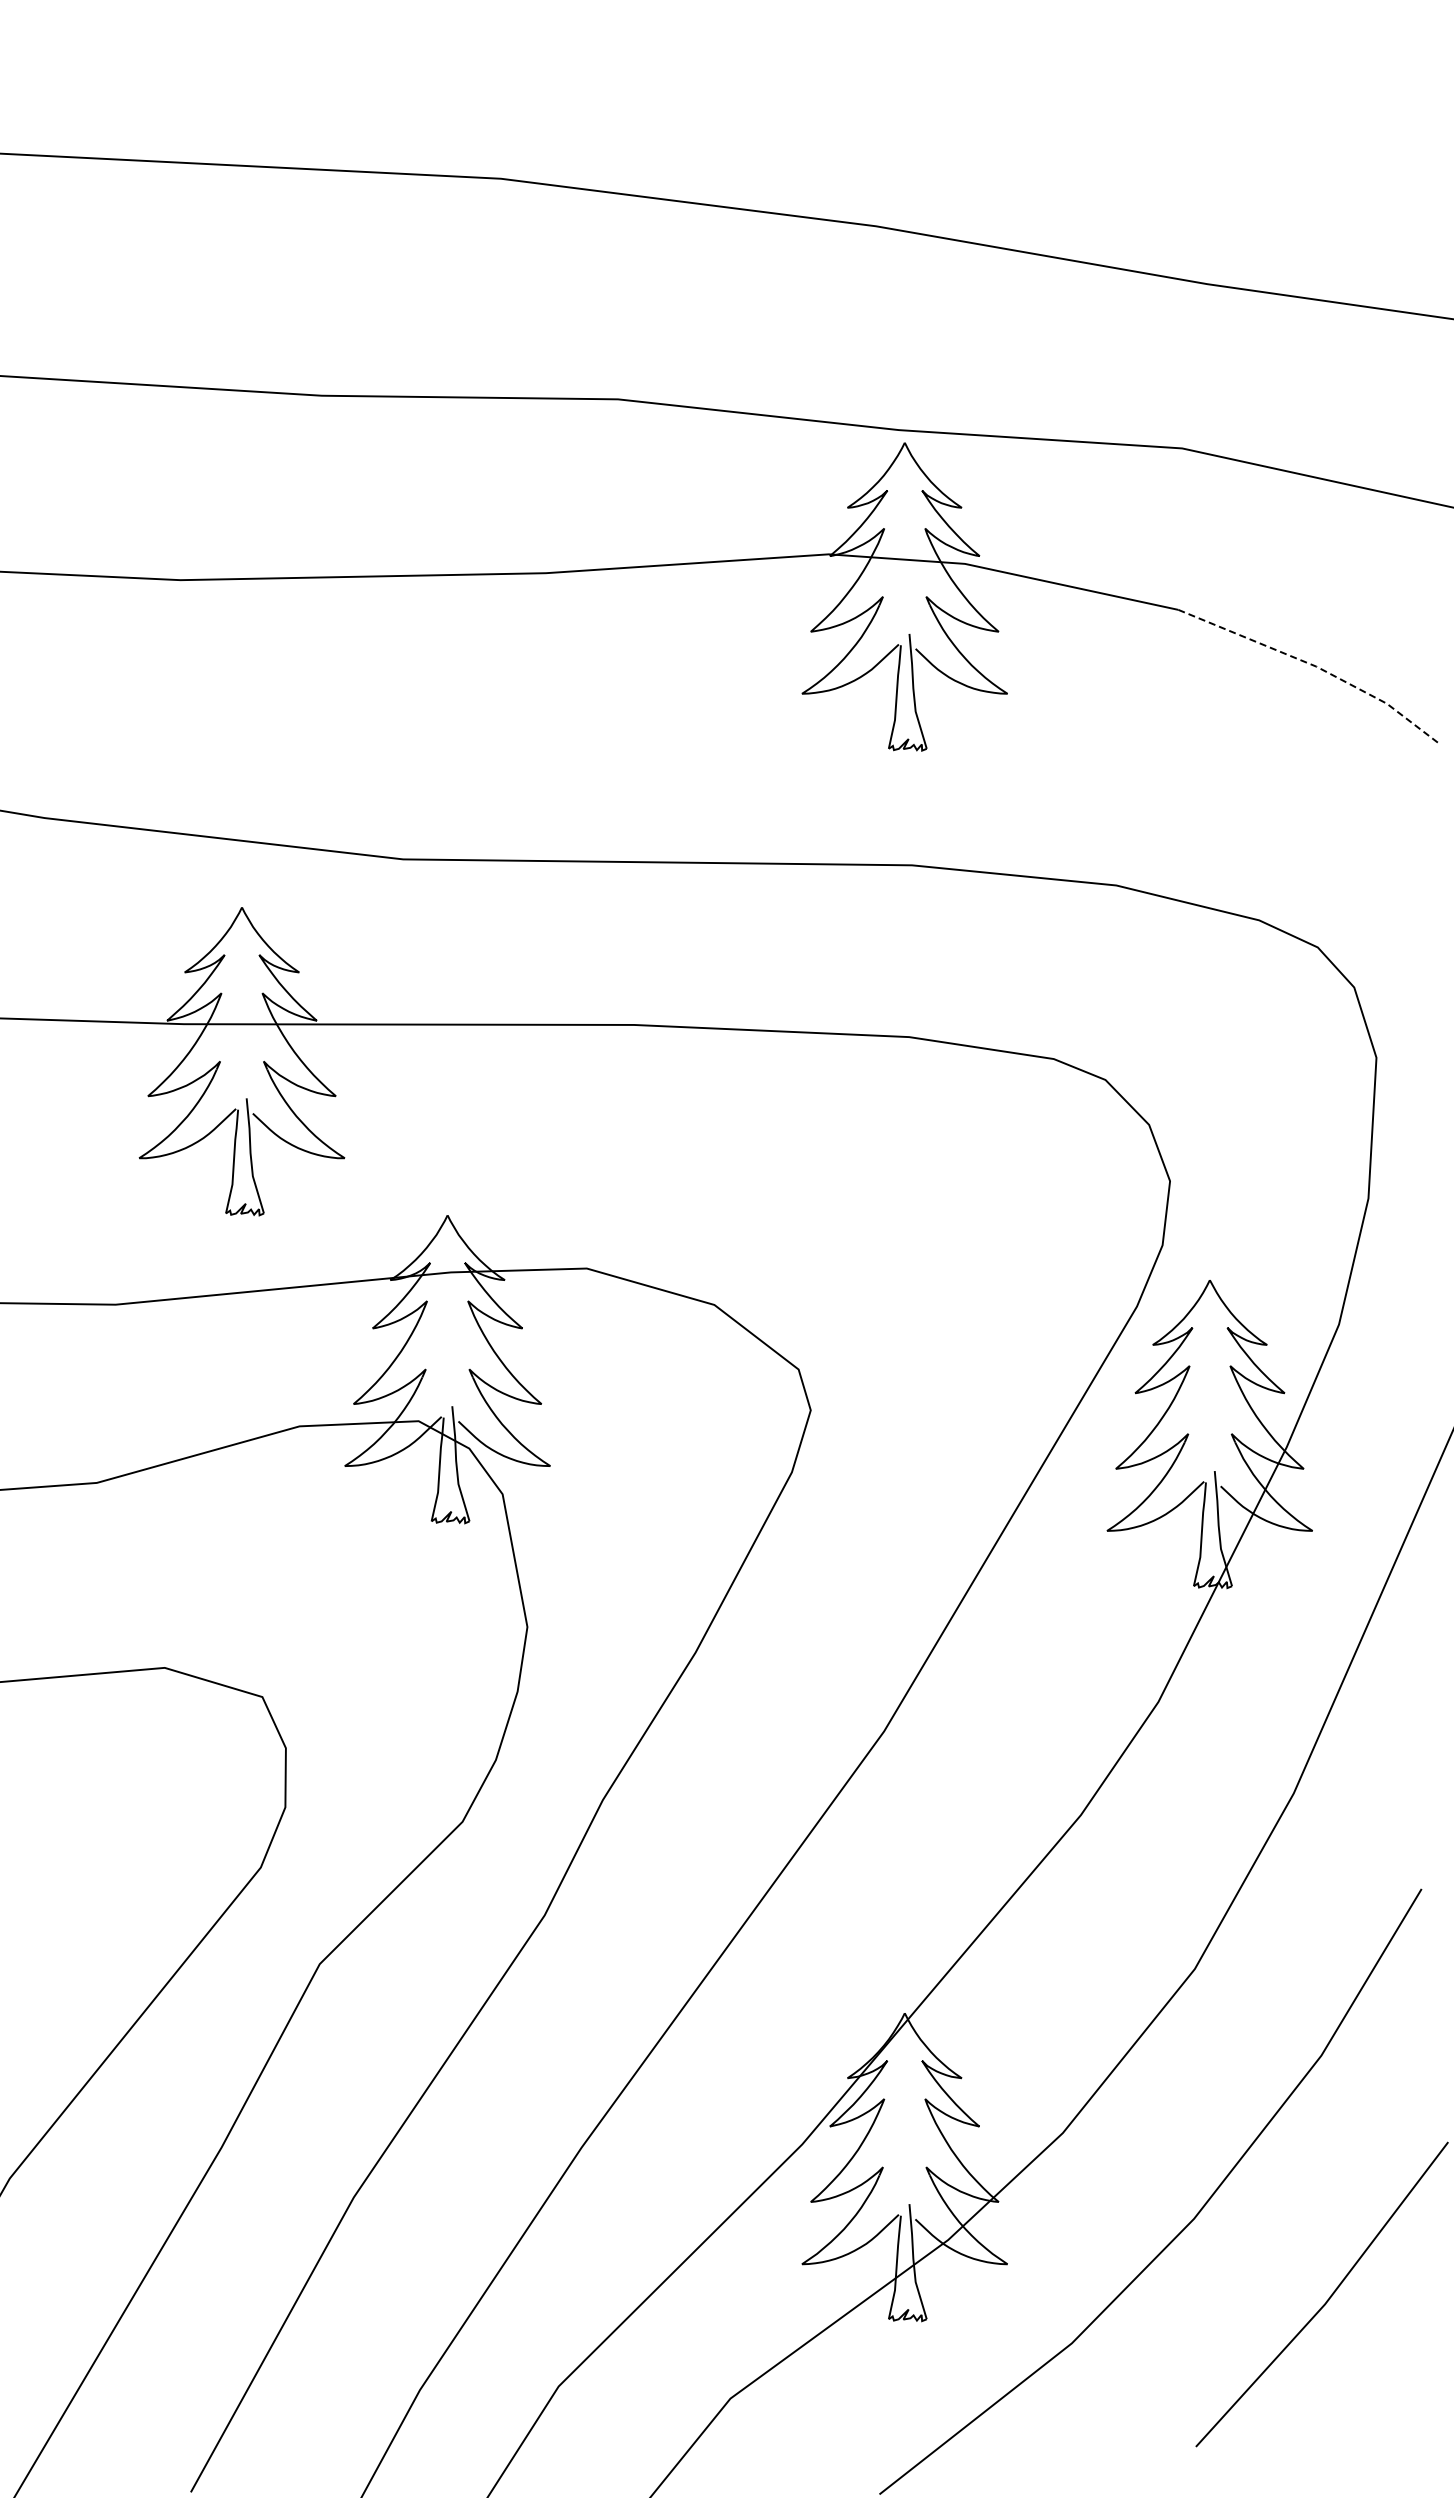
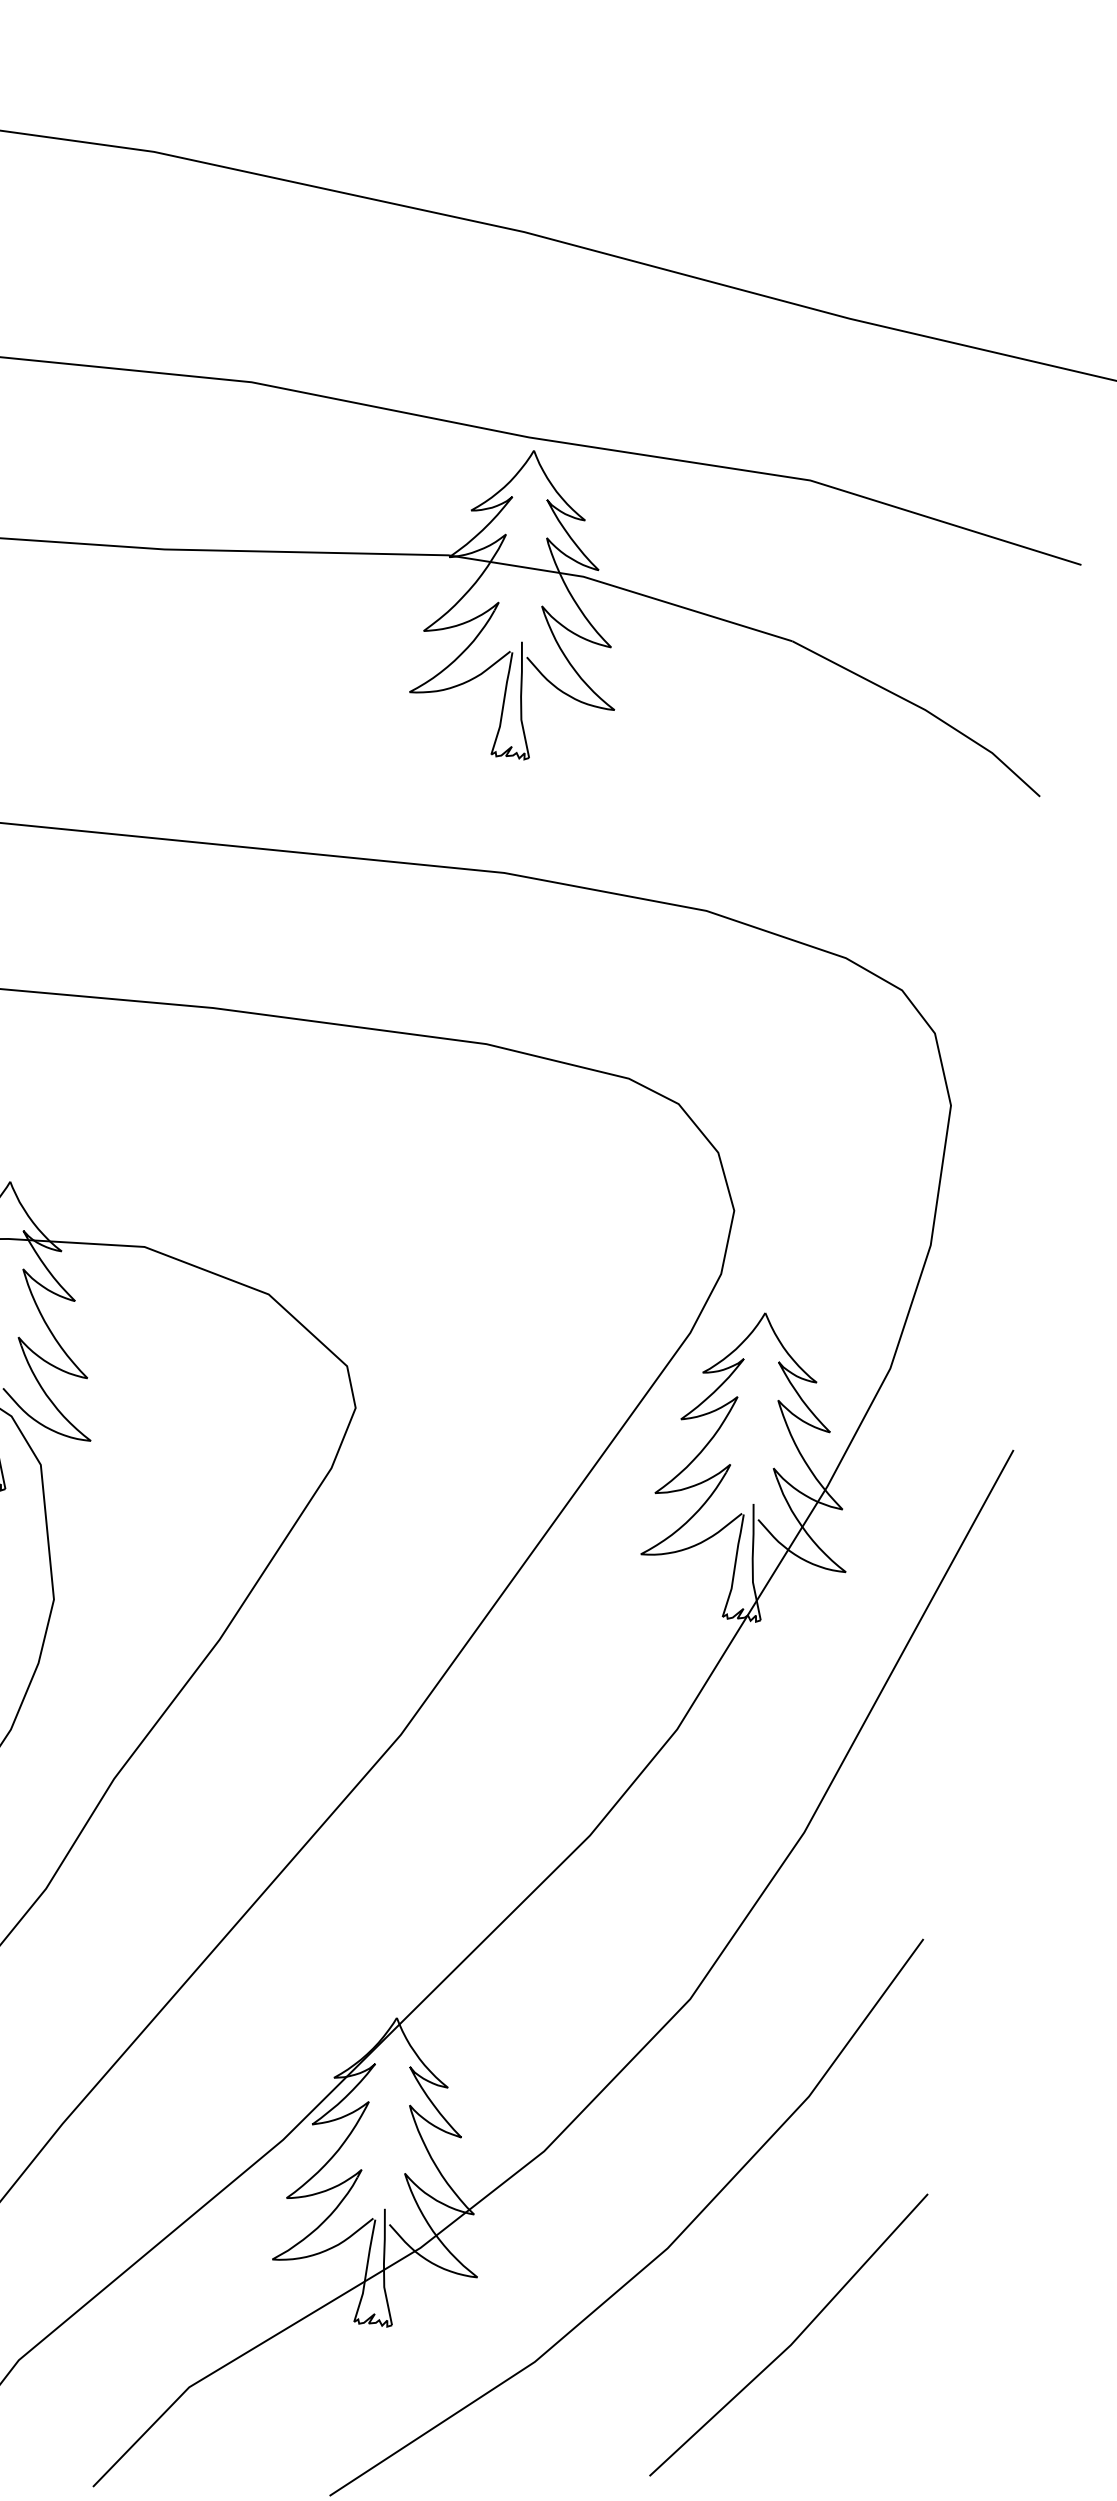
line: (1315, 666) -> (924, 709), dashed -> solid

